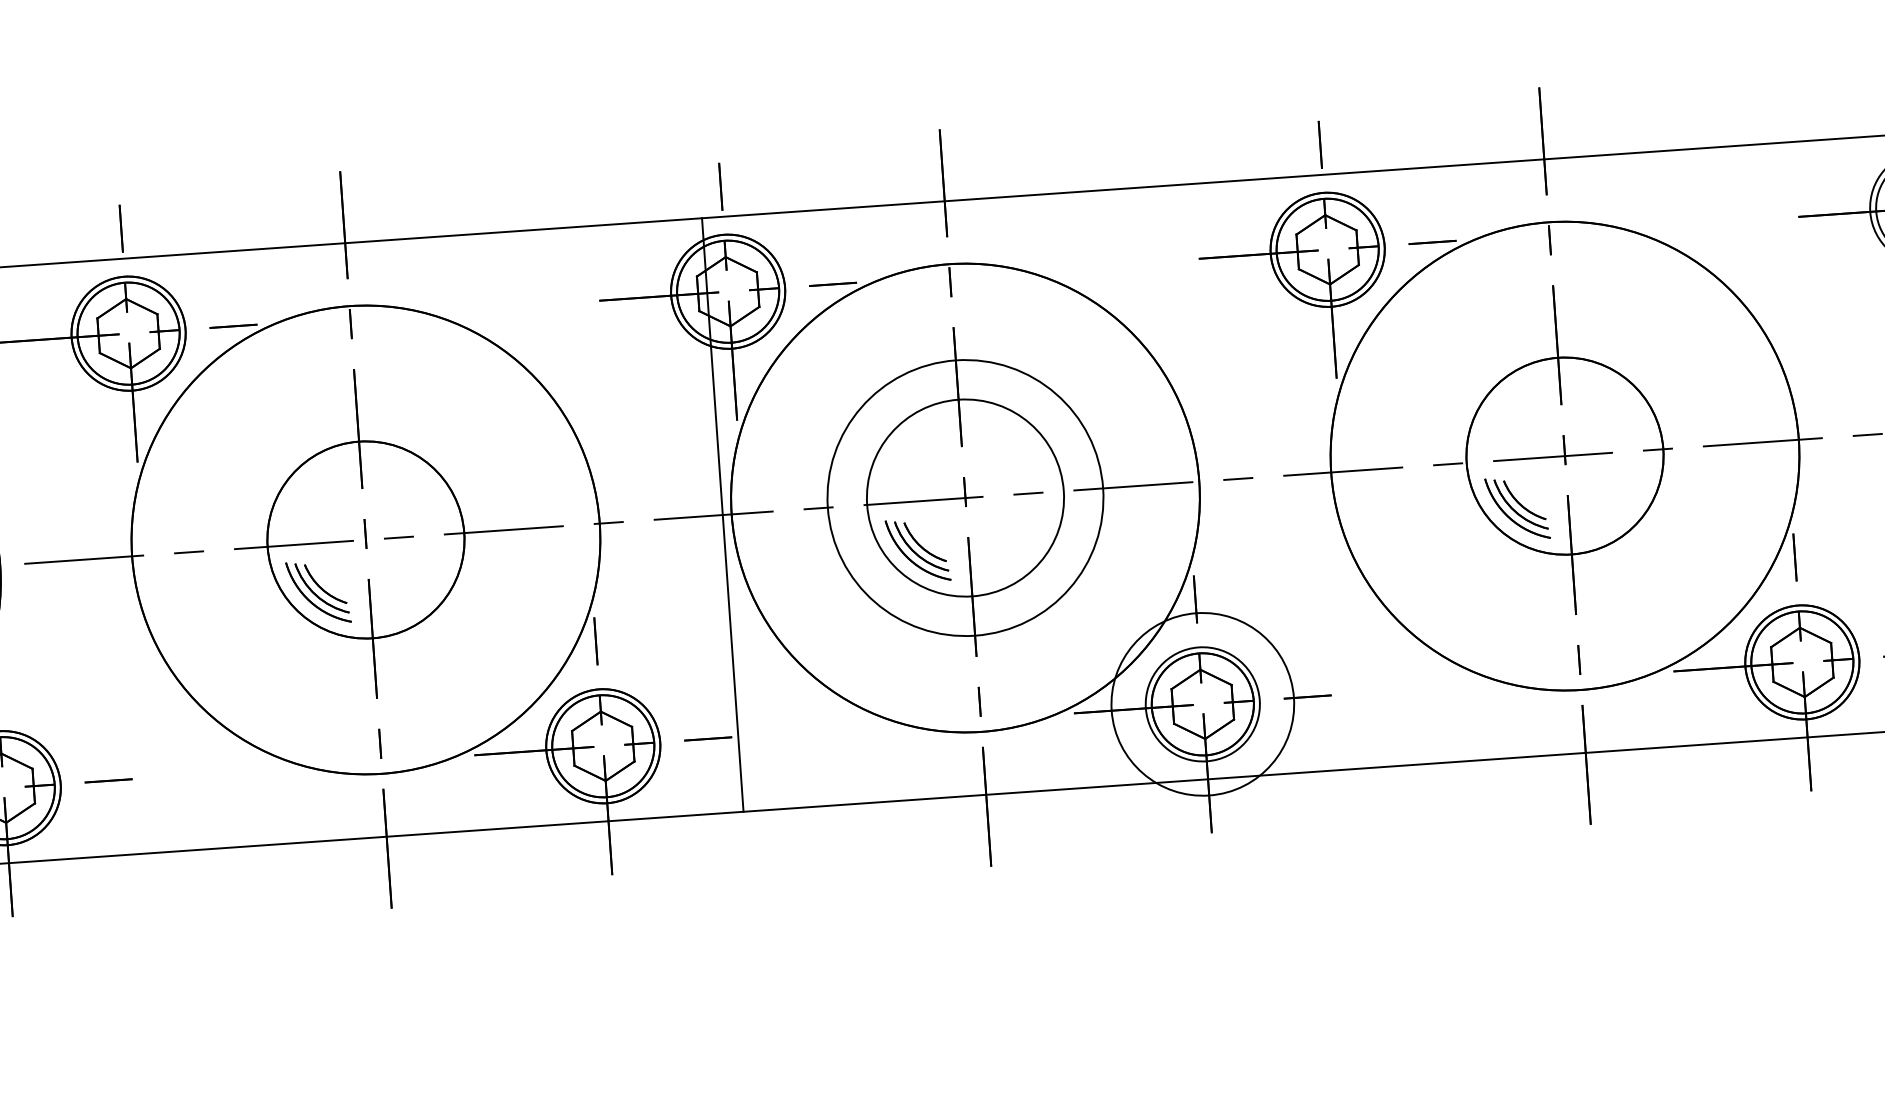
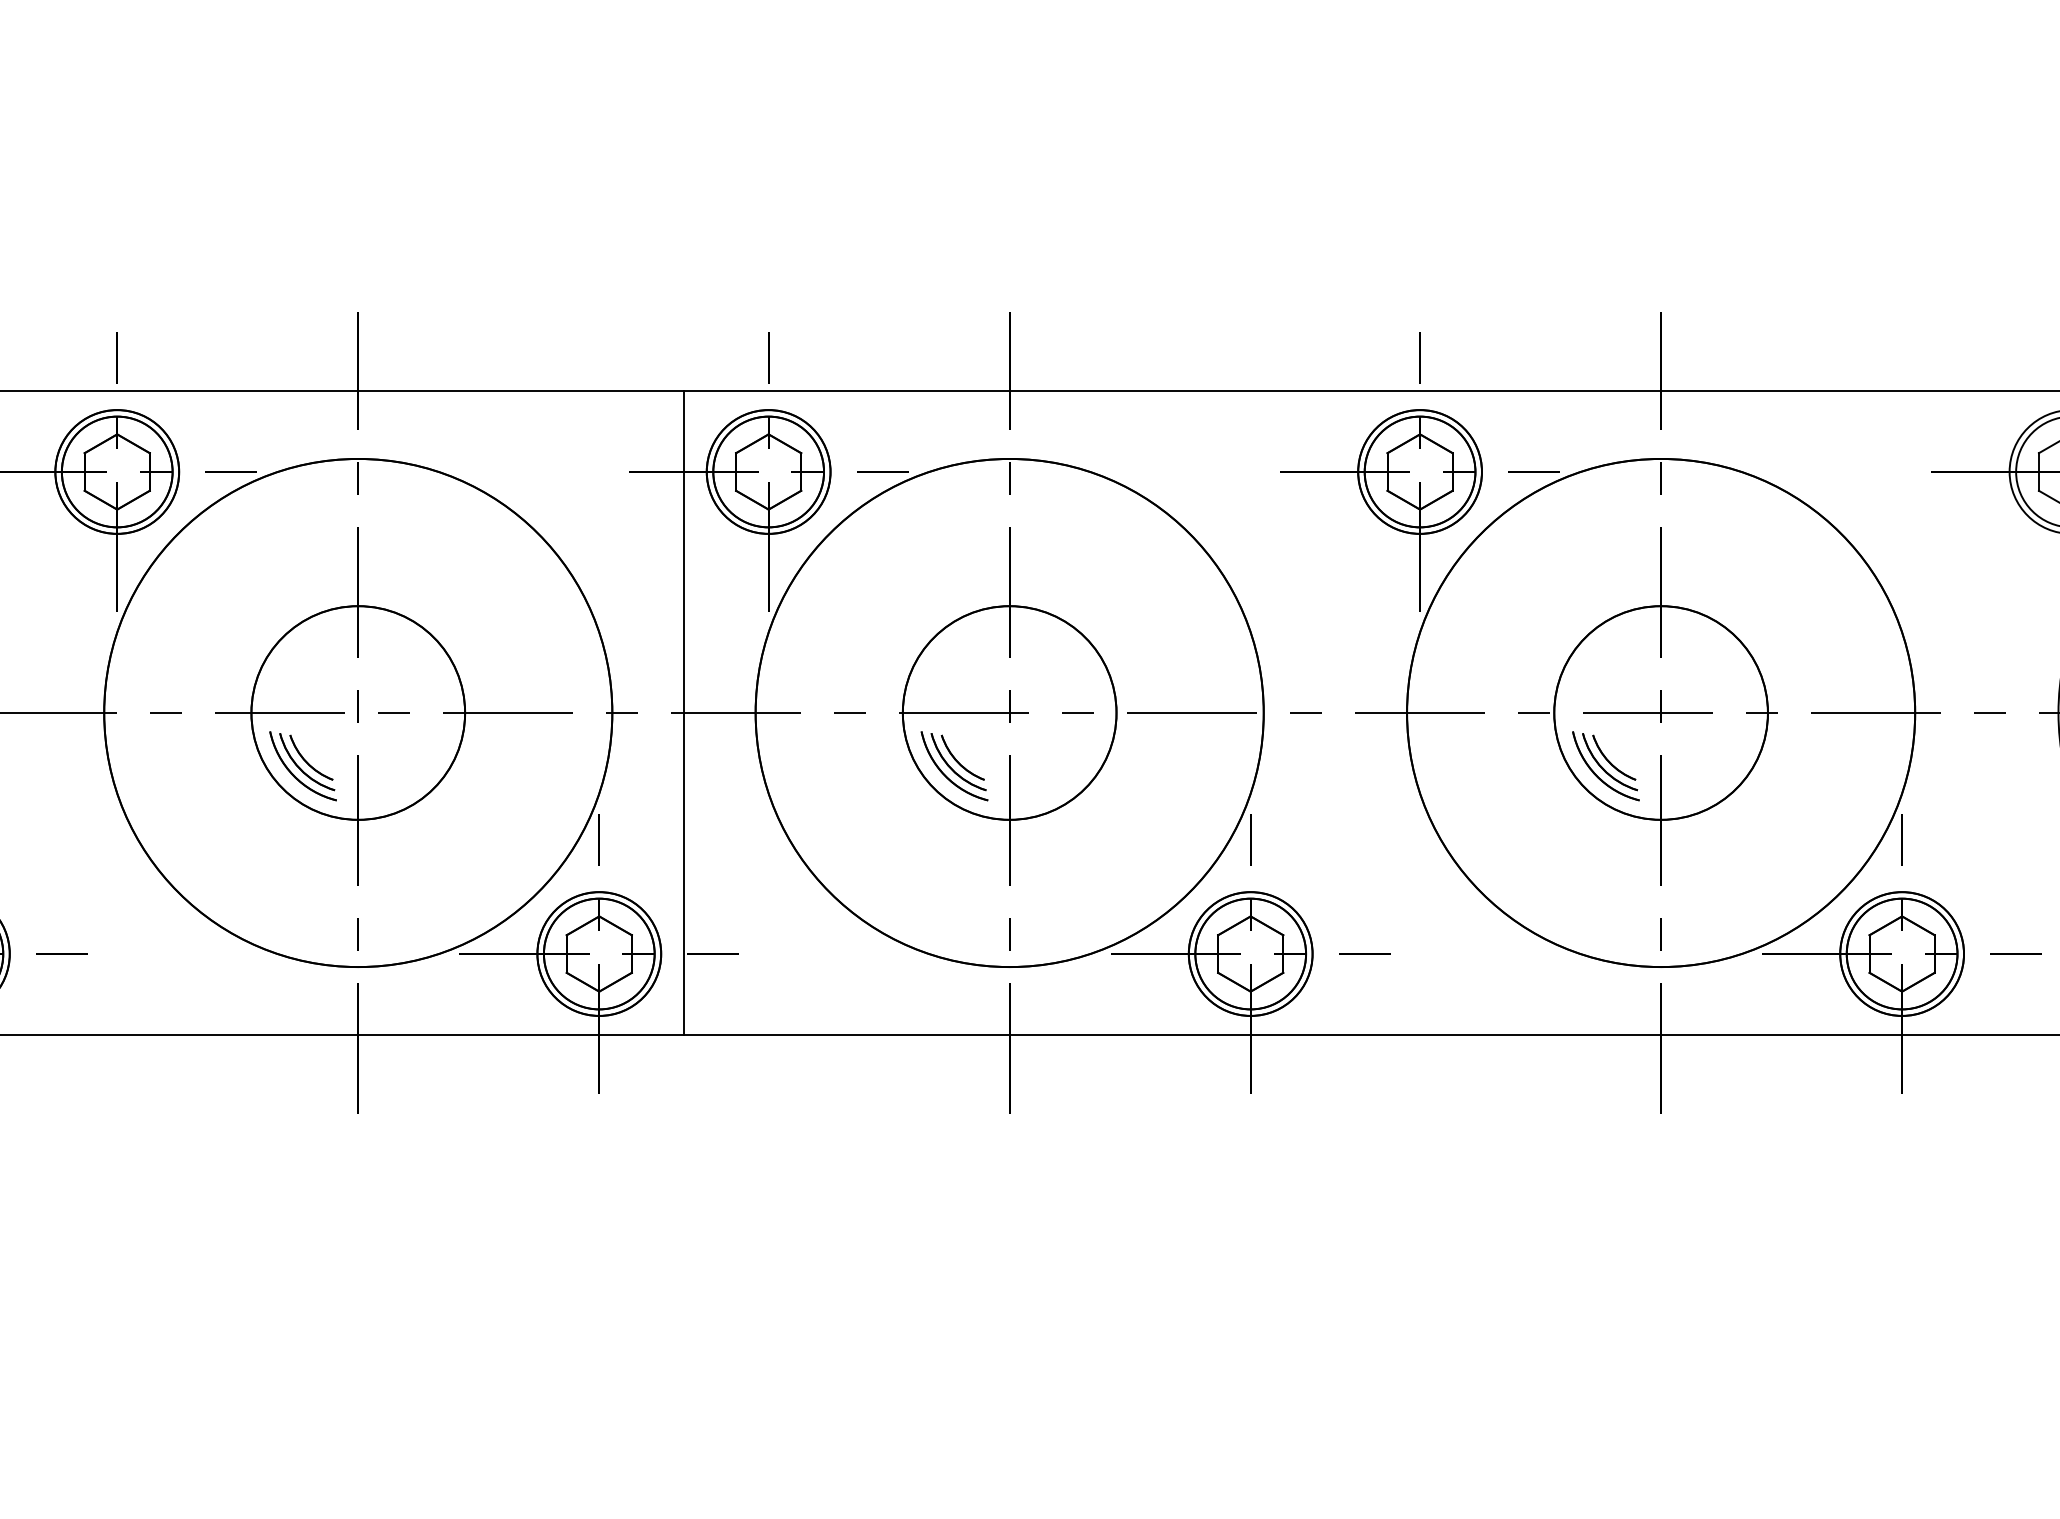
circle: (965, 497) -> (1009, 712), size x0.71
line: (722, 514) -> (683, 712), moved
circle: (1202, 703) -> (1250, 953), size x0.62

